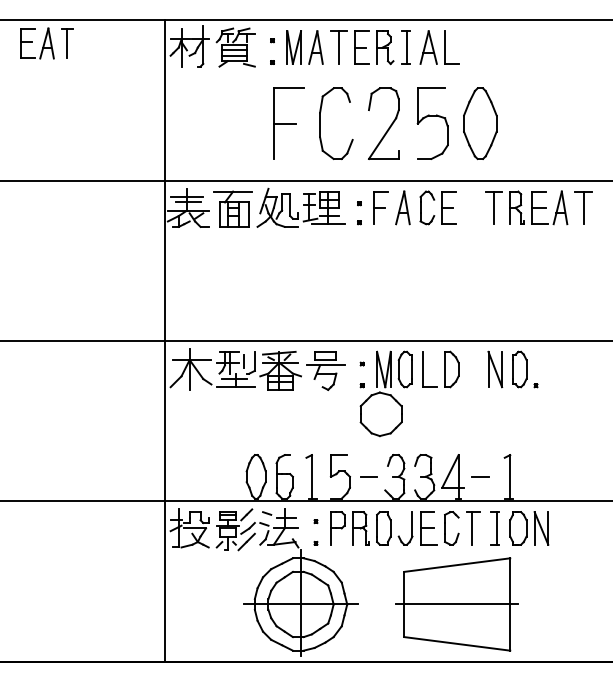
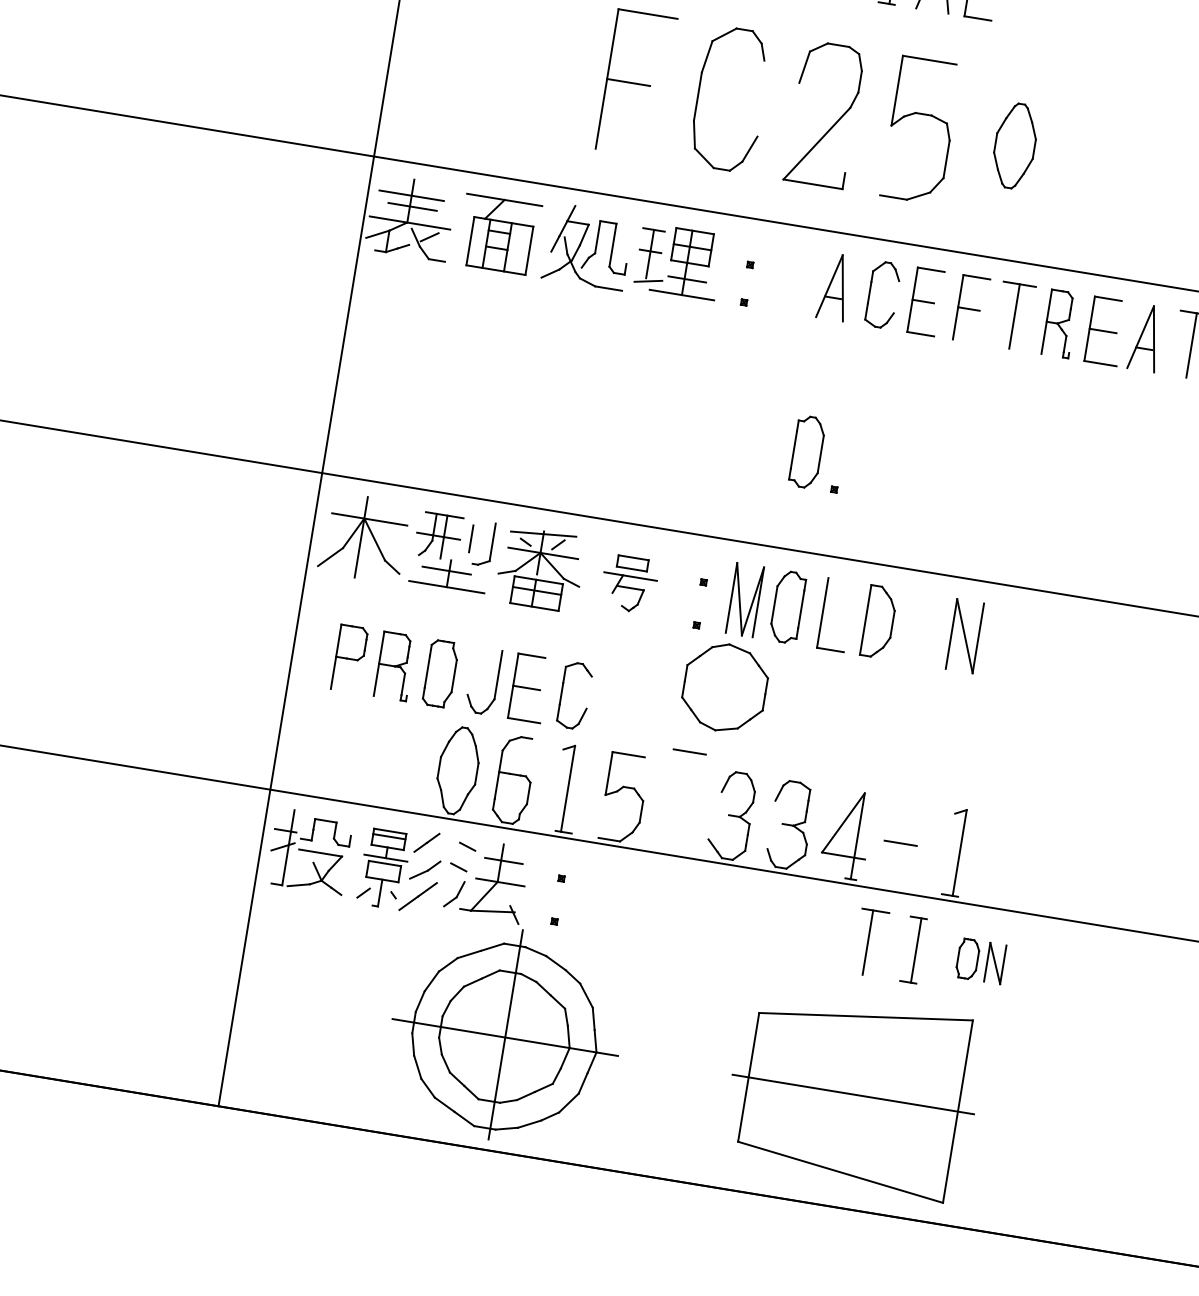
part: (480, 123) -> (1015, 145), size x0.6
part: (380, 207) -> (970, 308), moved
part: (525, 369) -> (818, 454), moved
part: (325, 370) -> (629, 583), size x0.7
line: (368, 476) -> (688, 751), moved
part: (394, 528) -> (461, 677), moved
part: (529, 528) -> (981, 961), size x0.6
part: (456, 604) -> (851, 1094), moved

